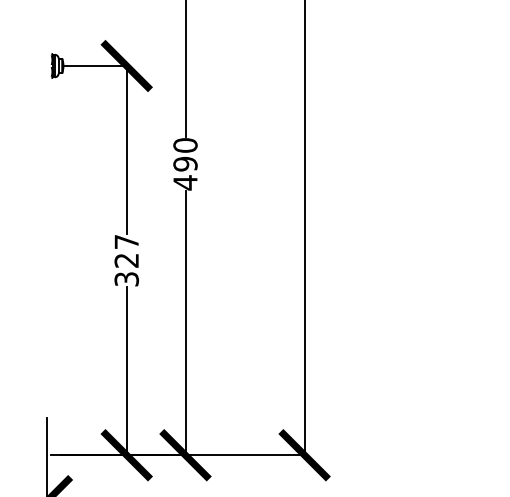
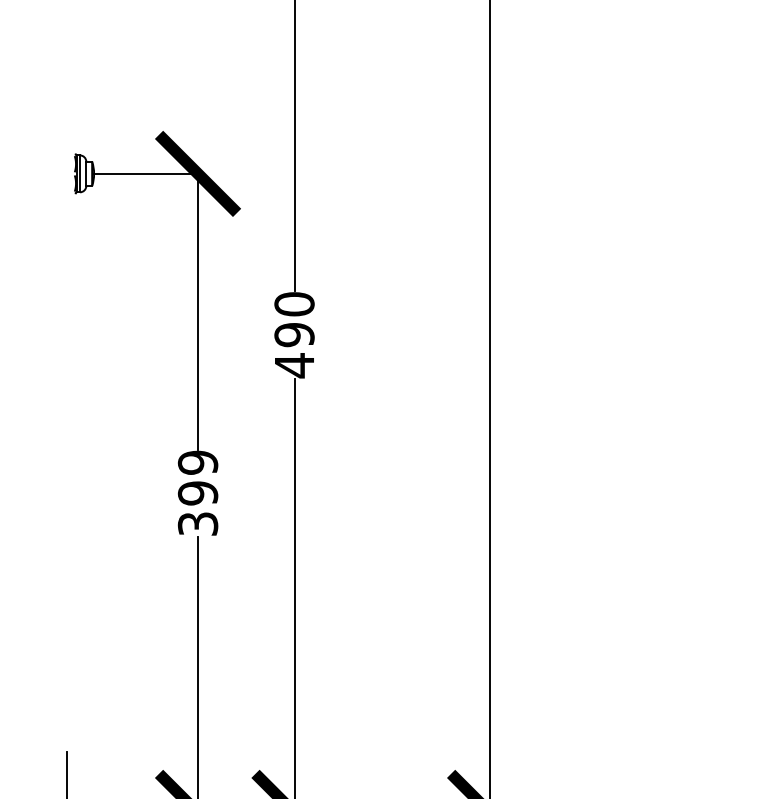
text: (126, 251) -> (197, 478), 327 -> 399

